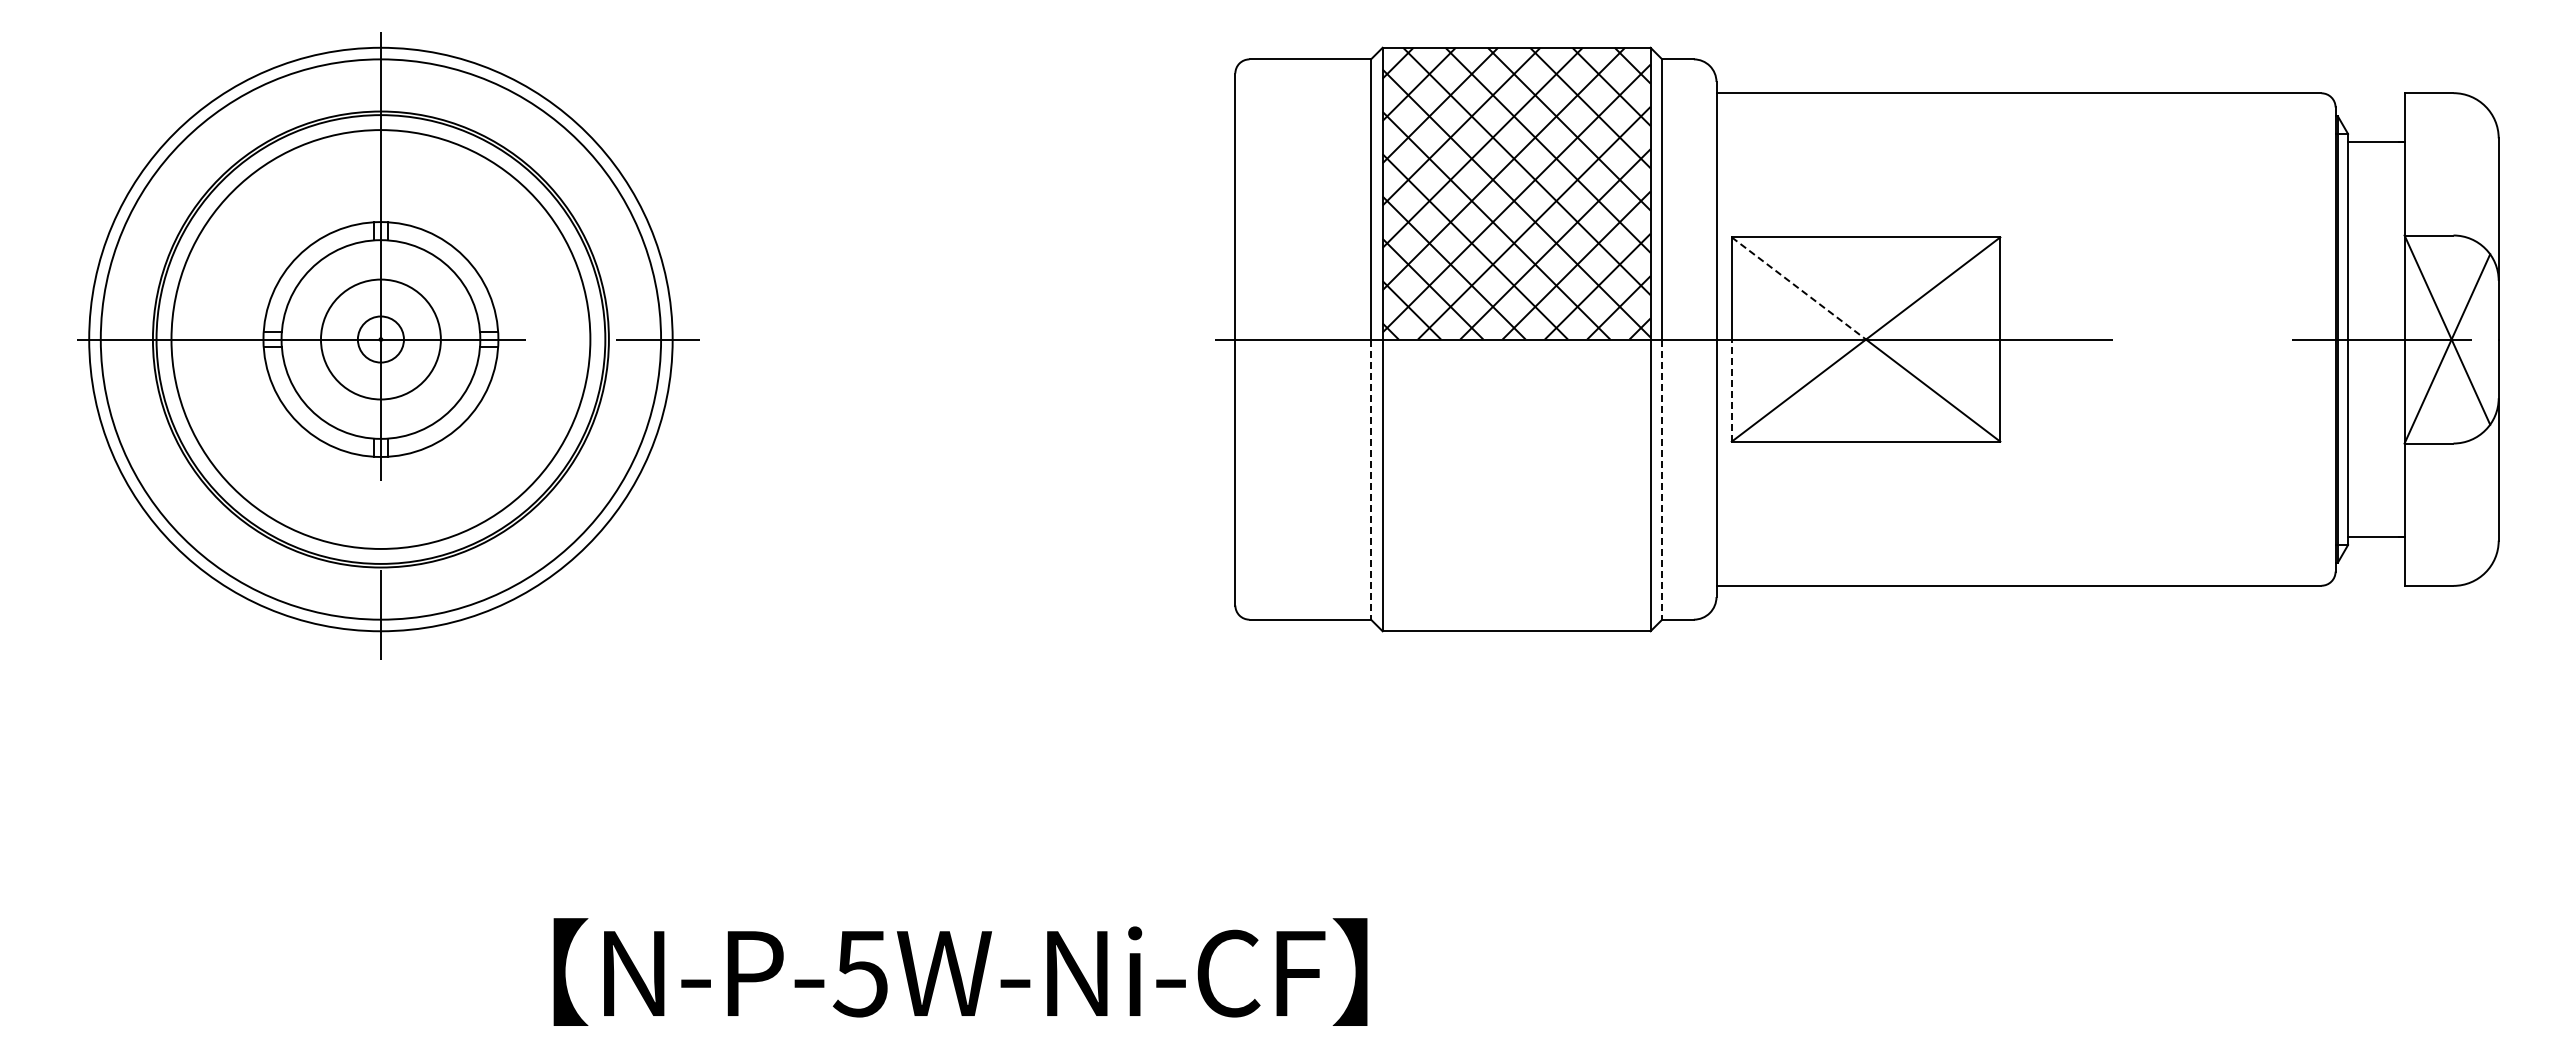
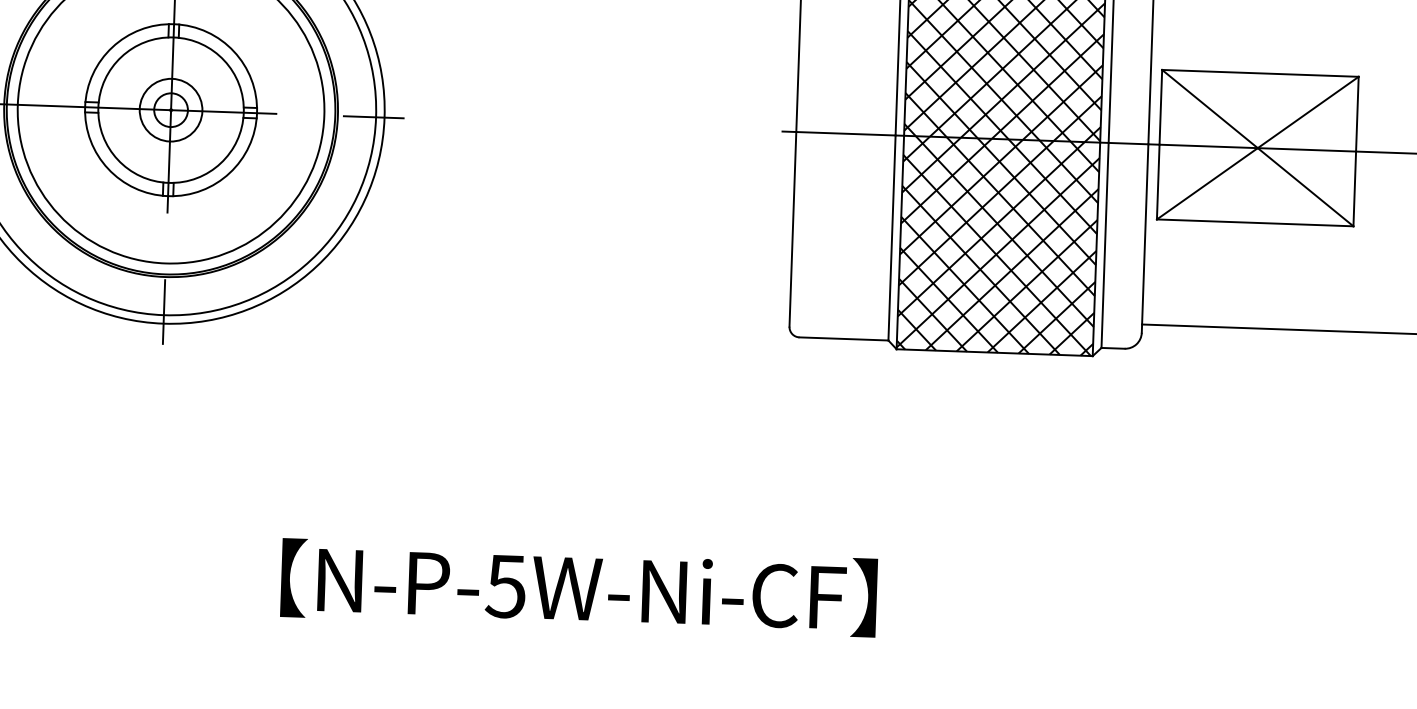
line: (1799, 288) -> (1210, 109), dashed -> solid
circle: (380, 339) -> (170, 110), size x0.71
line: (1731, 390) -> (1158, 182), dashed -> solid
line: (1371, 480) -> (892, 238), dashed -> solid
line: (1662, 480) -> (1105, 246), dashed -> solid
hatch: (1516, 485) -> (998, 246), added

